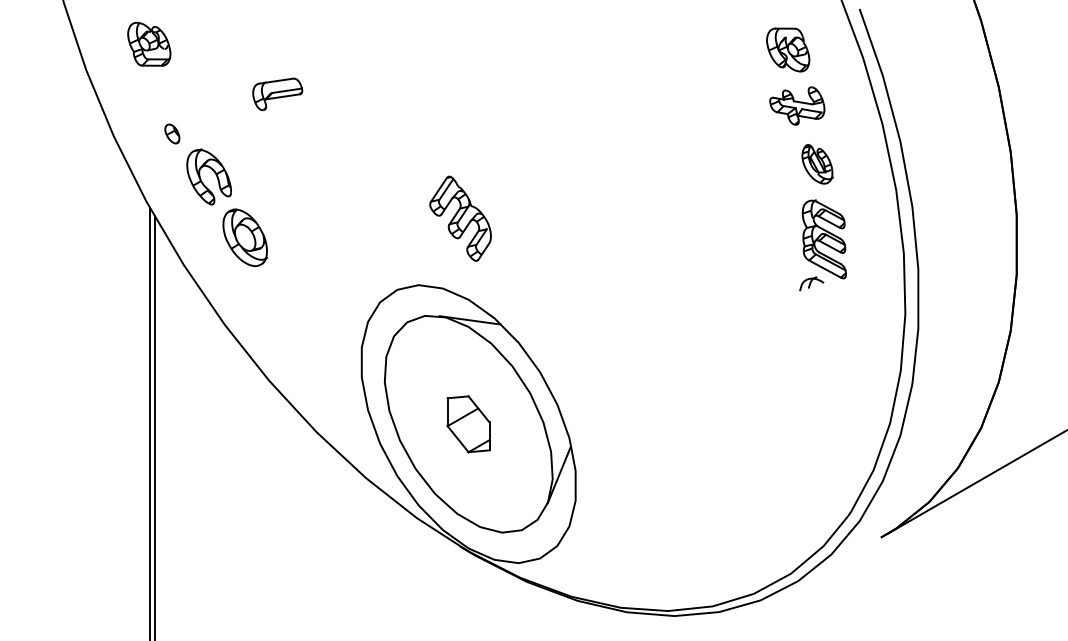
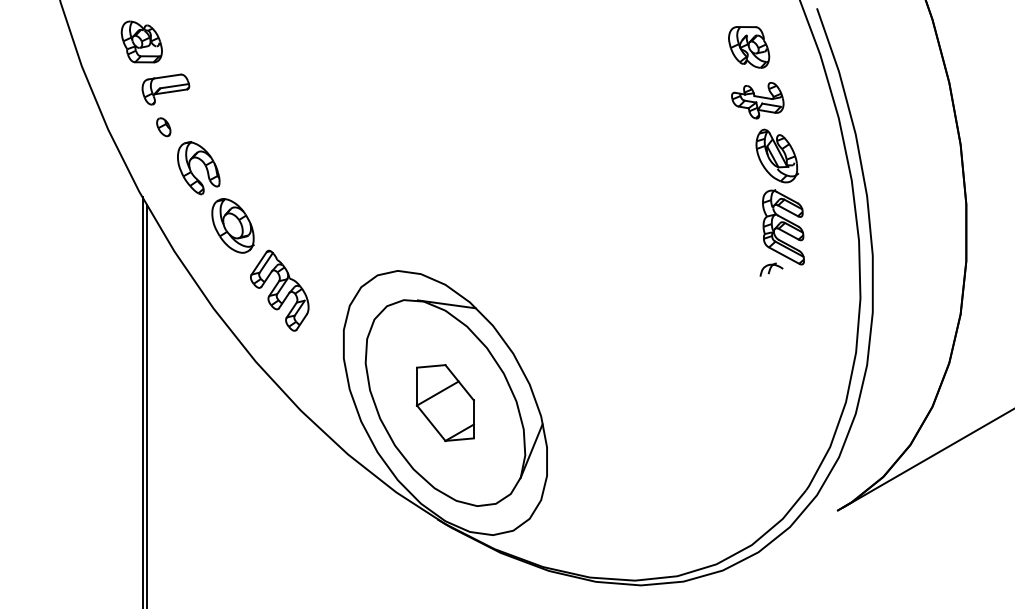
part: (277, 94) -> (165, 89), moved
part: (817, 163) -> (776, 155), size x1.43
part: (460, 218) -> (279, 290), moved
part: (467, 424) -> (444, 403), size x1.43

